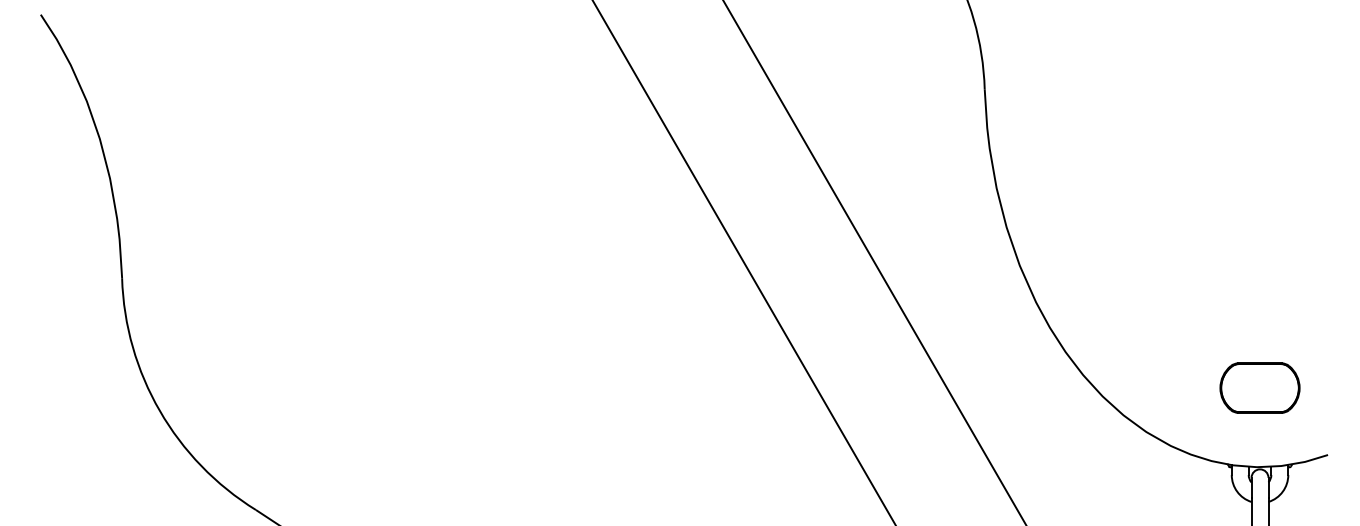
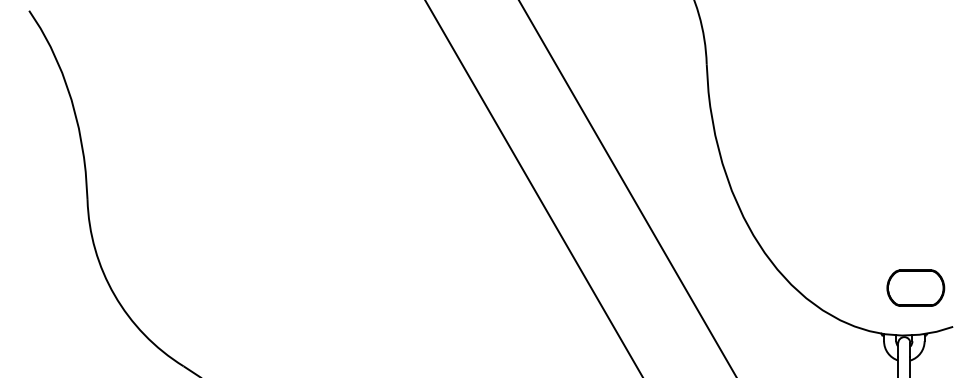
part: (1259, 387) -> (915, 287), moved

